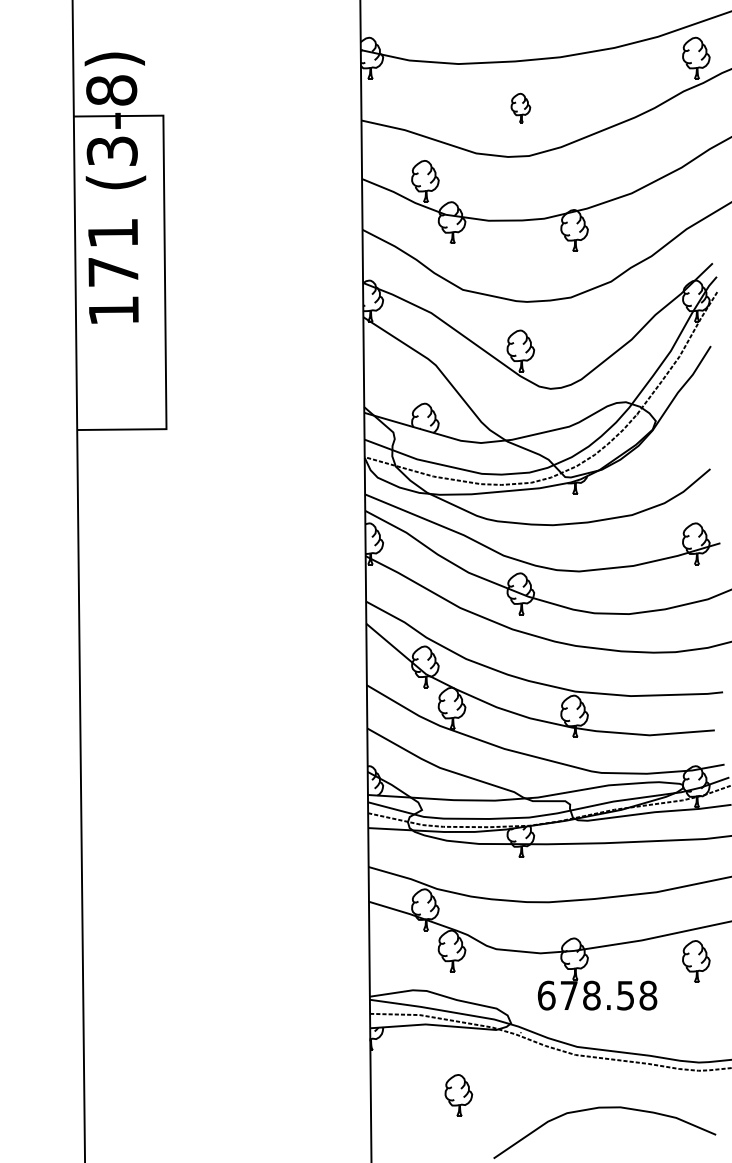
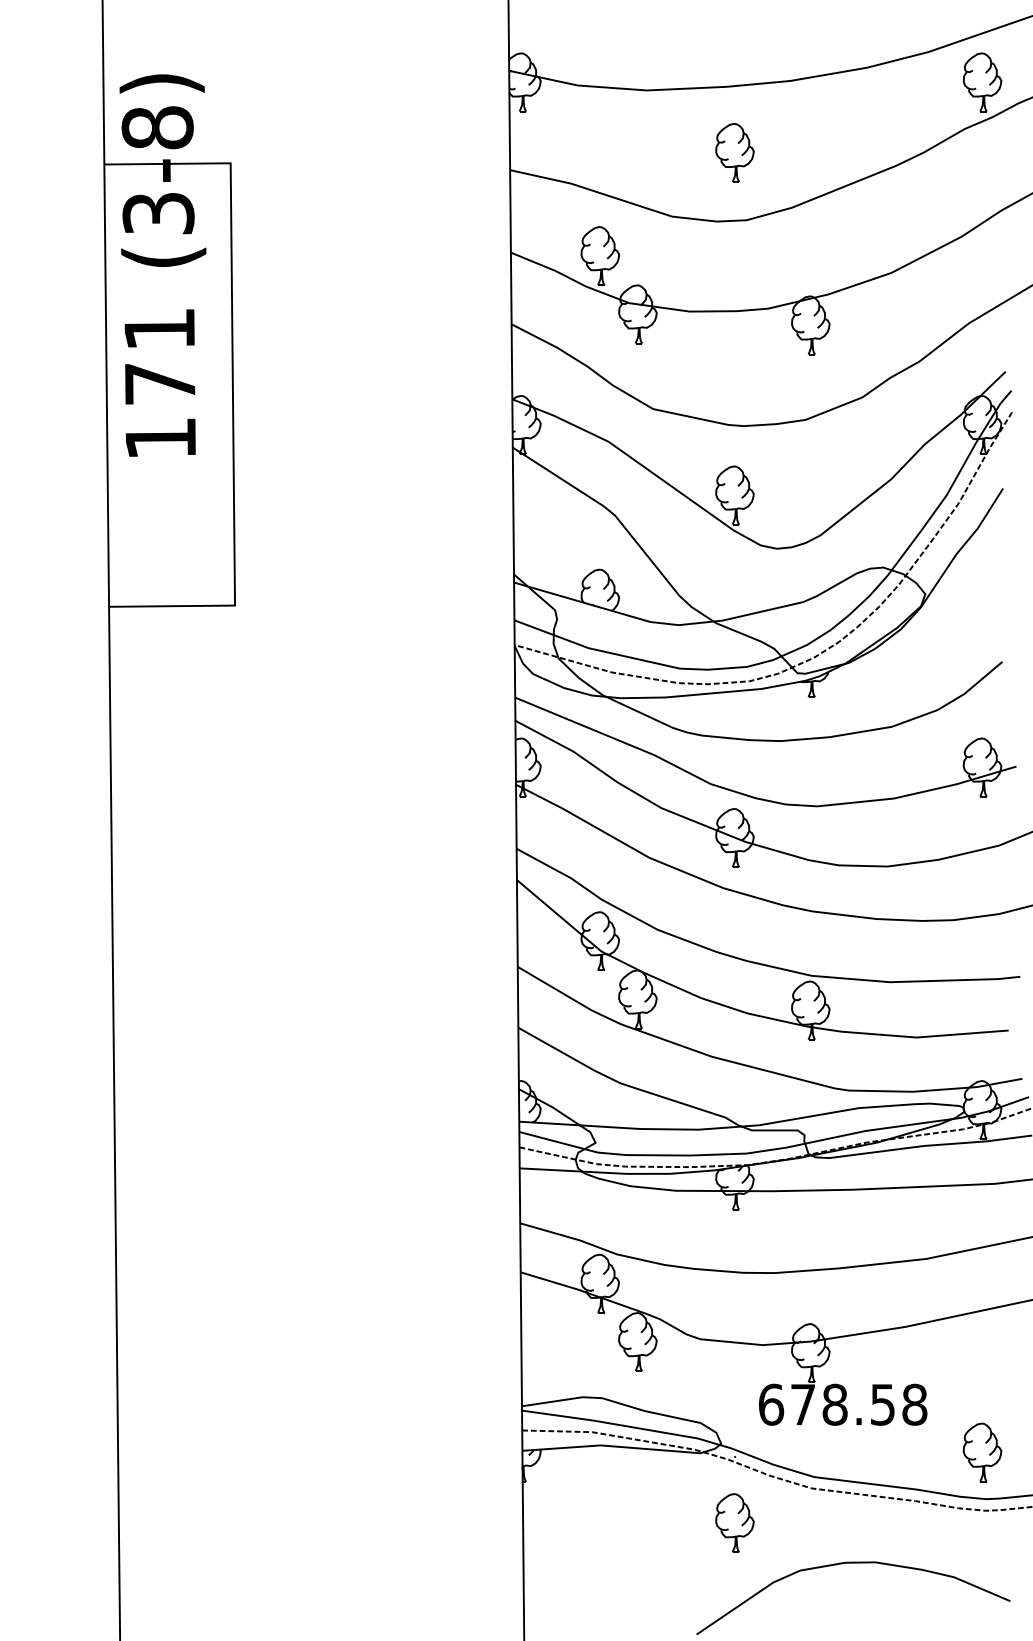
part: (520, 107) -> (734, 151), size x1.43
part: (696, 961) -> (982, 1452), moved
part: (458, 1095) -> (734, 1523), moved

